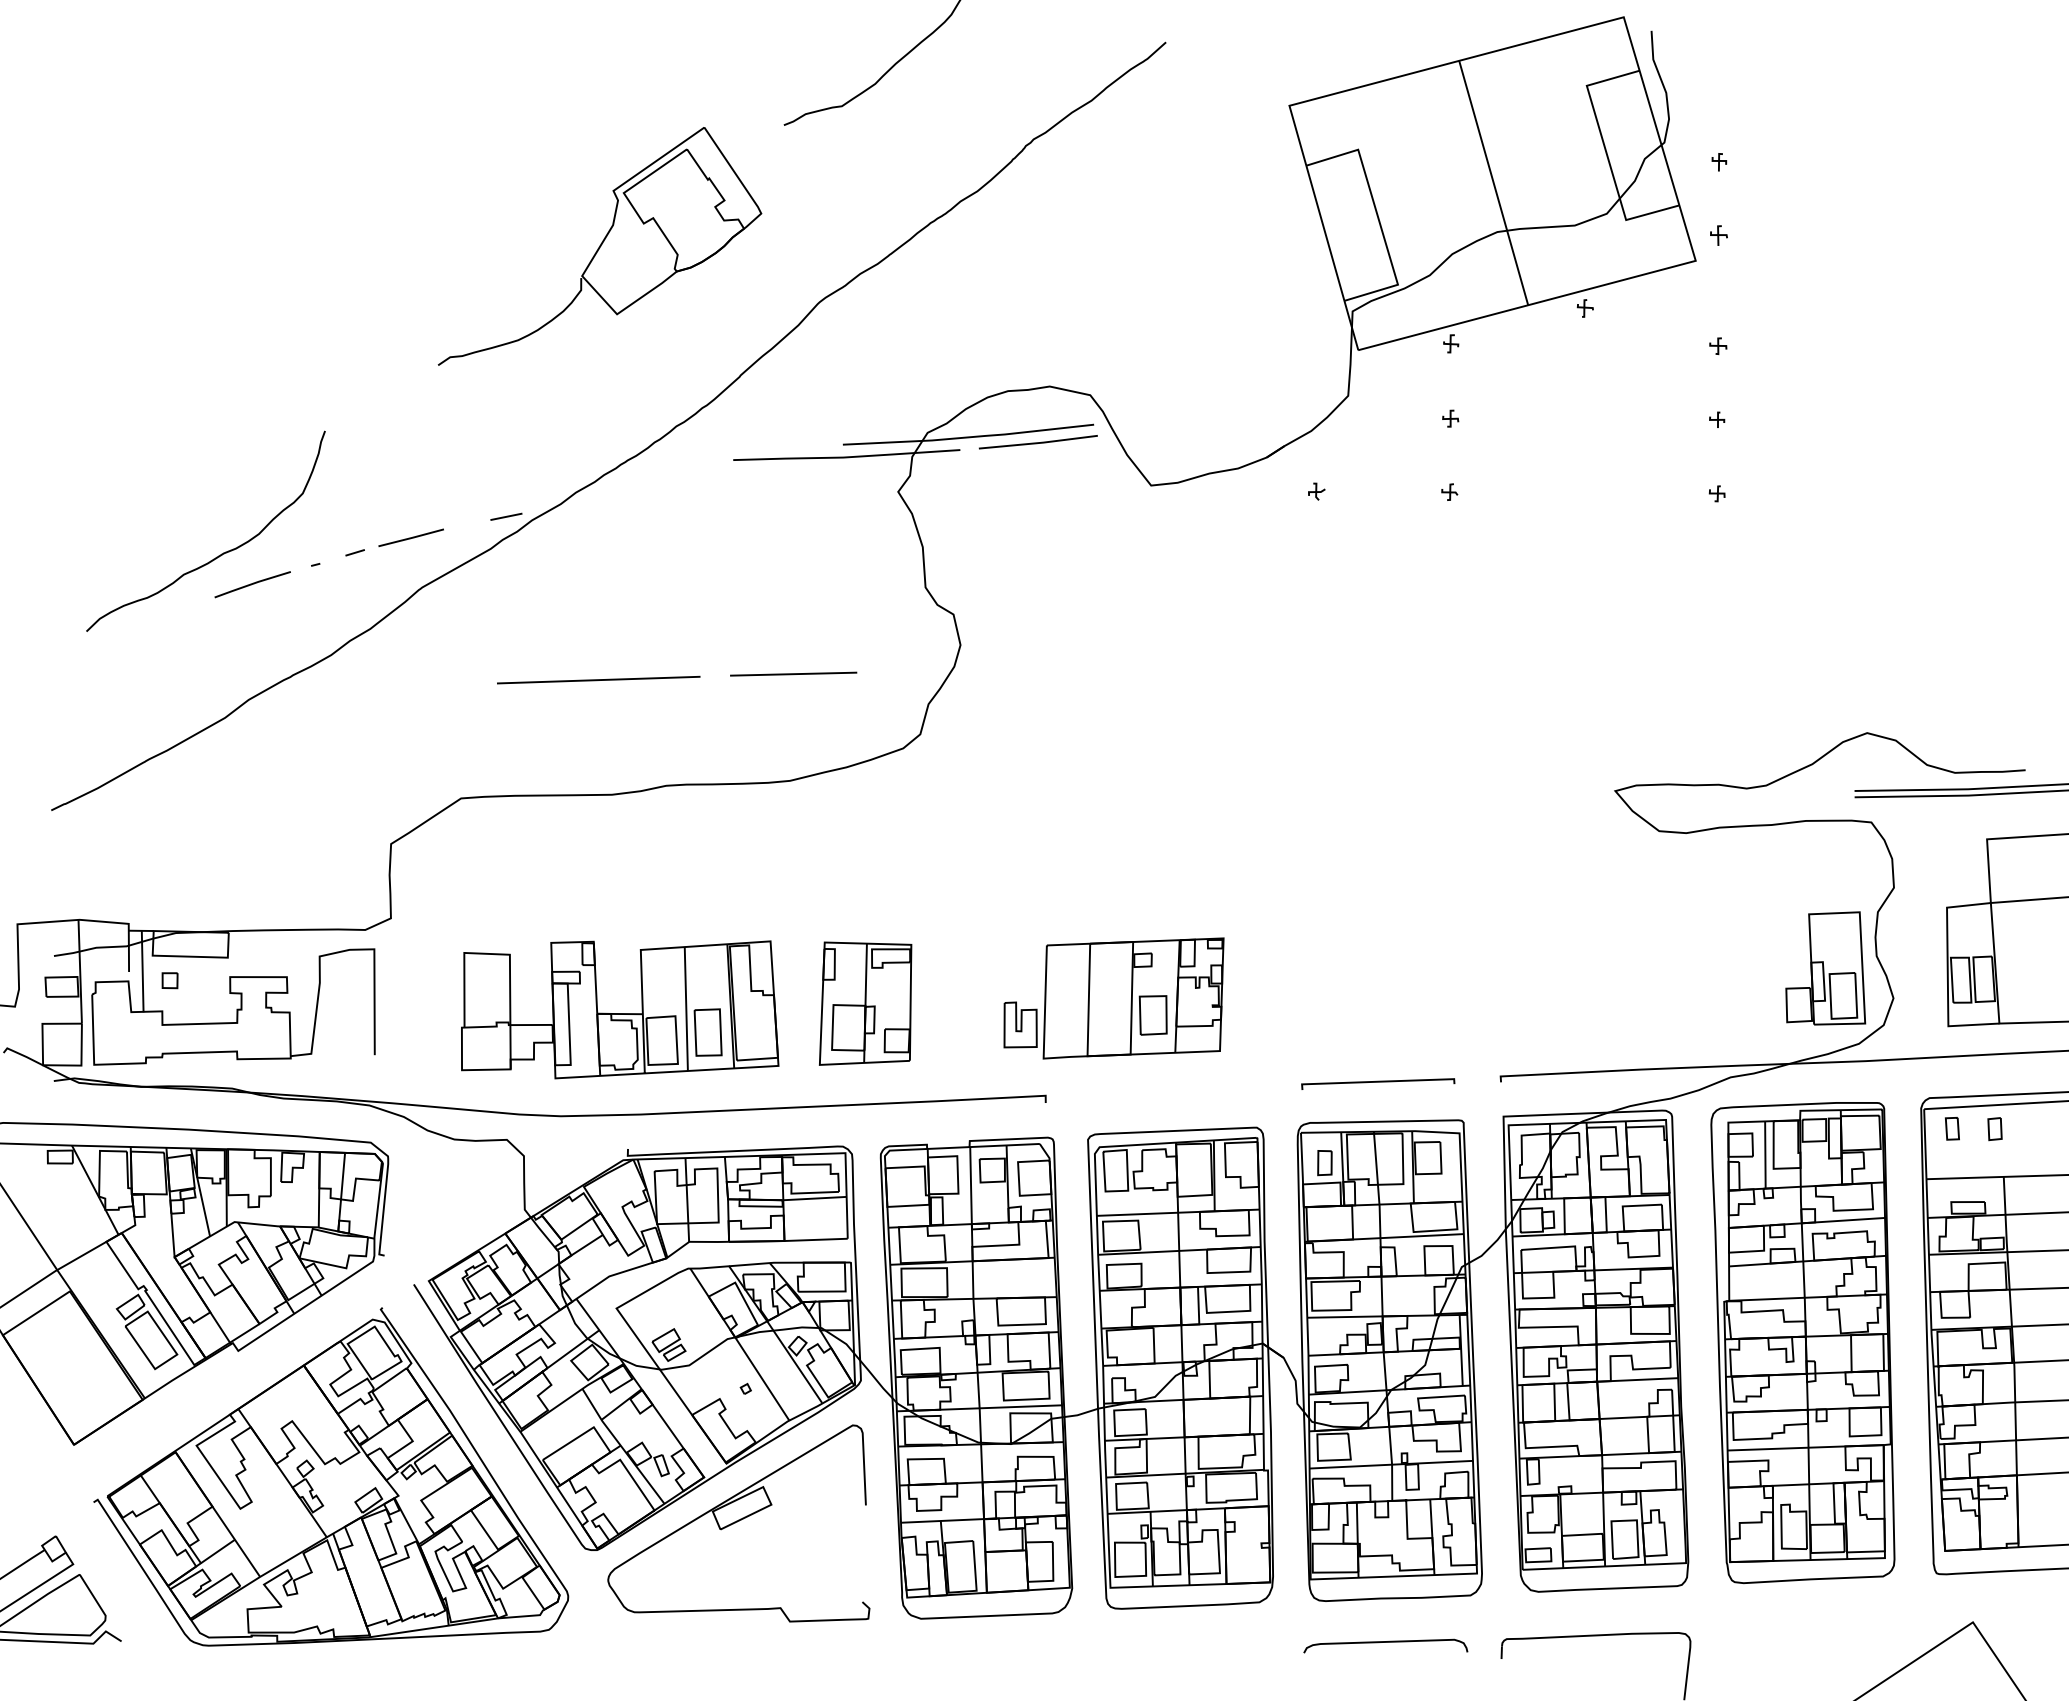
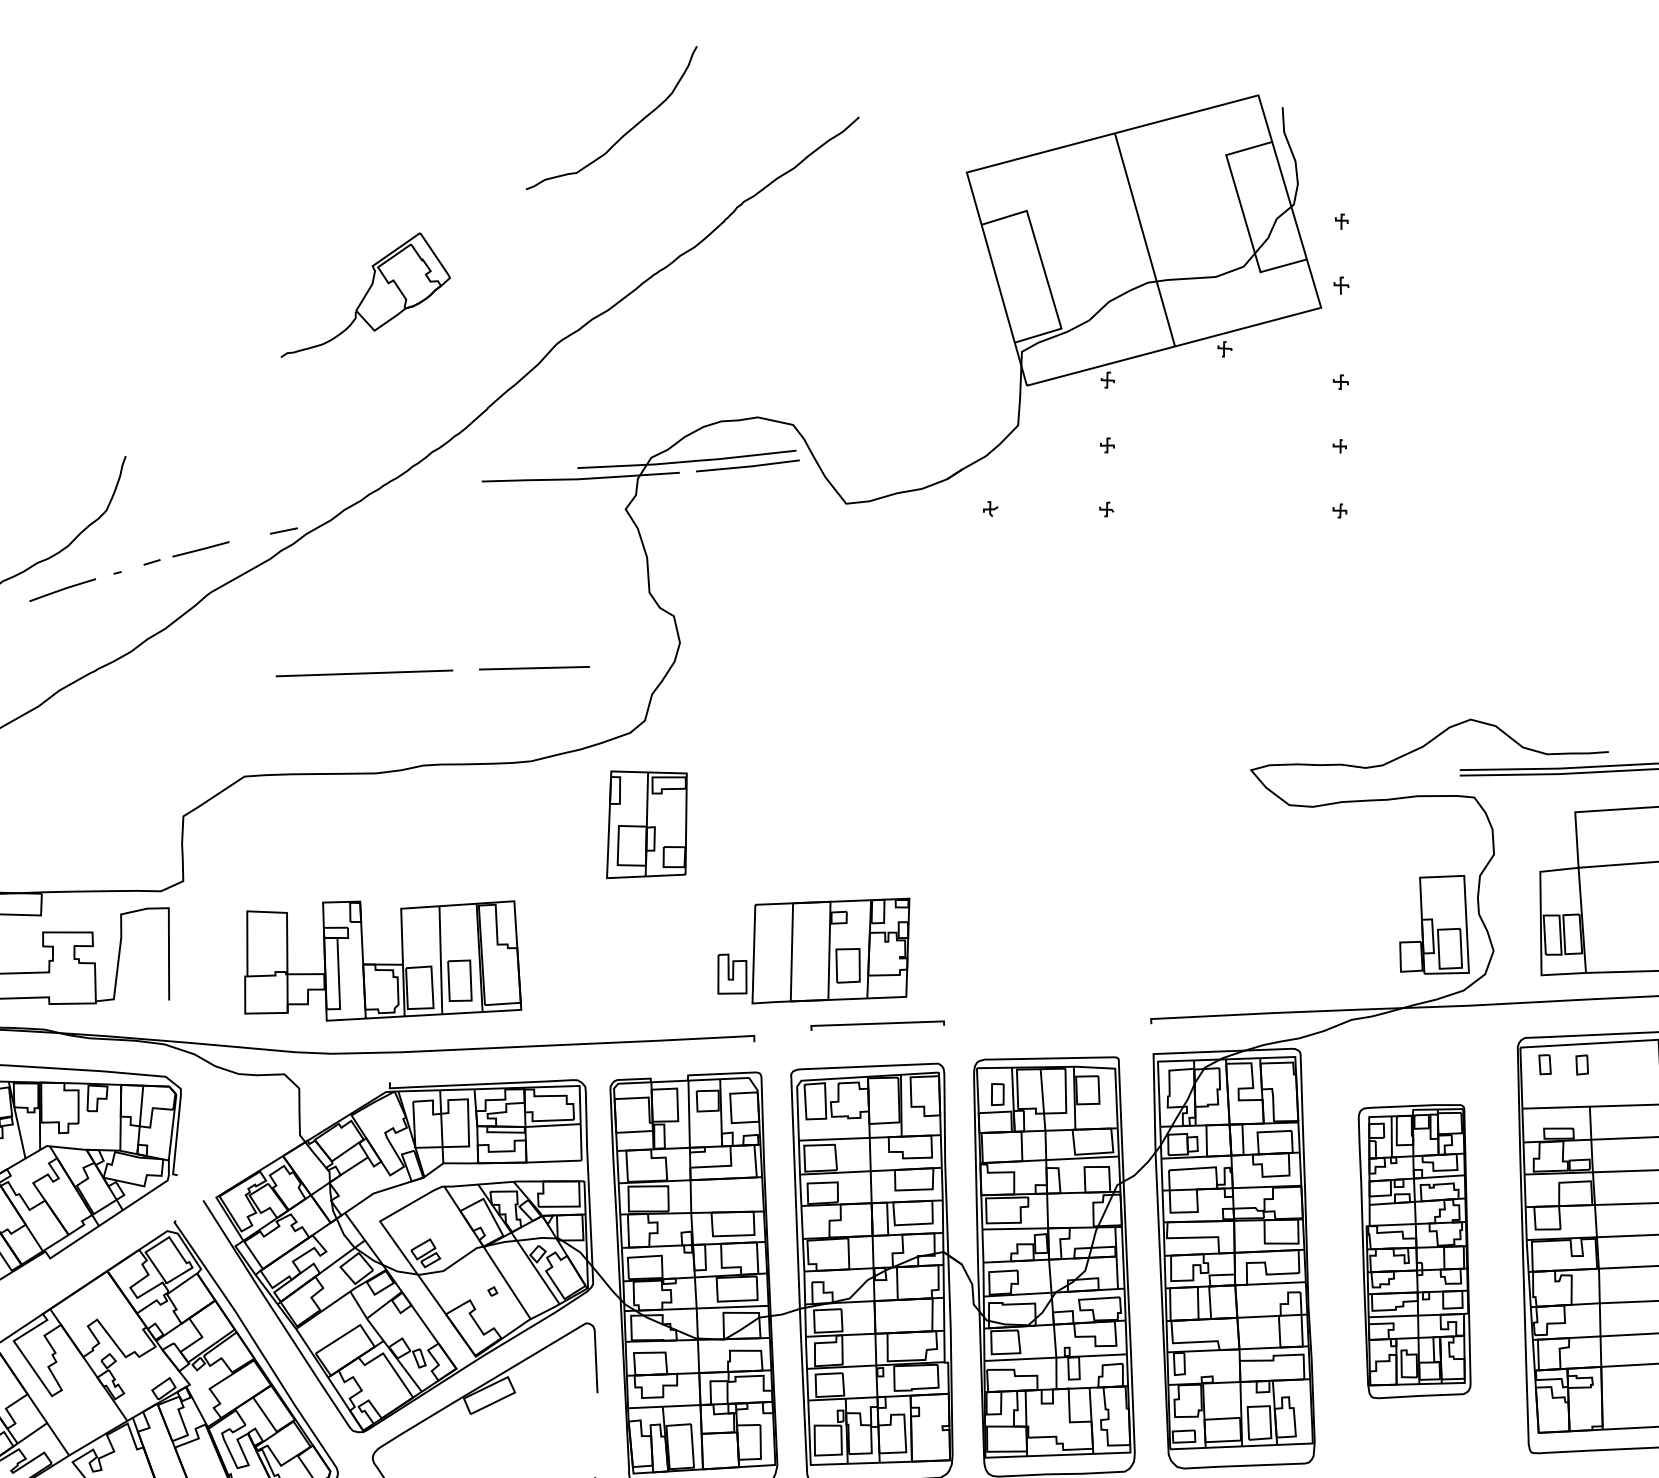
part: (599, 246) -> (365, 295), size x0.6
part: (865, 1003) -> (646, 824), moved
line: (1378, 1082) -> (877, 1024), moved
part: (1802, 1343) -> (1414, 1251), size x0.7

